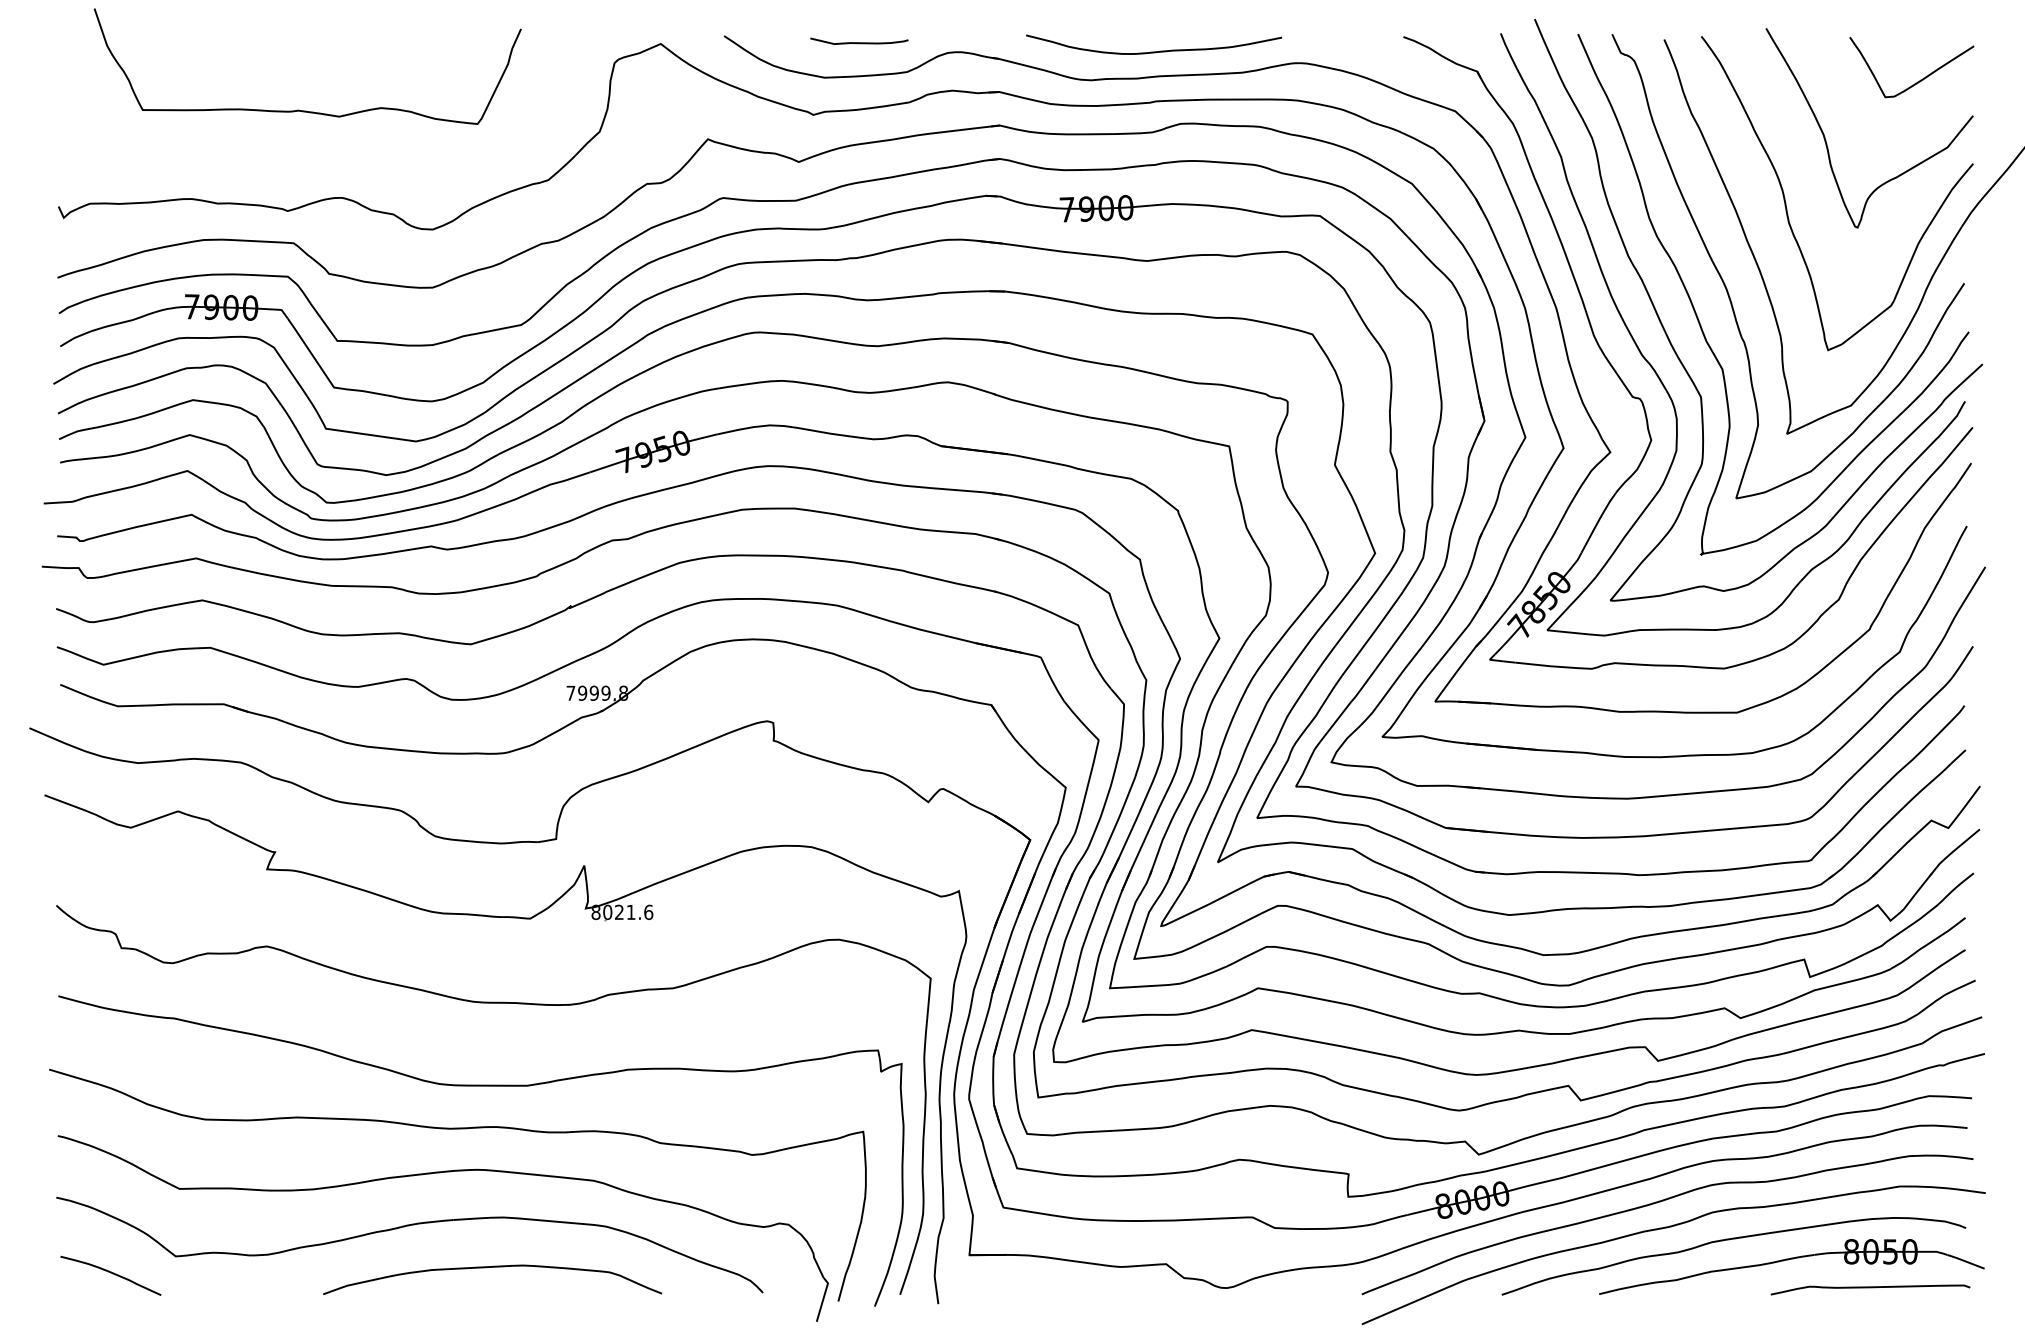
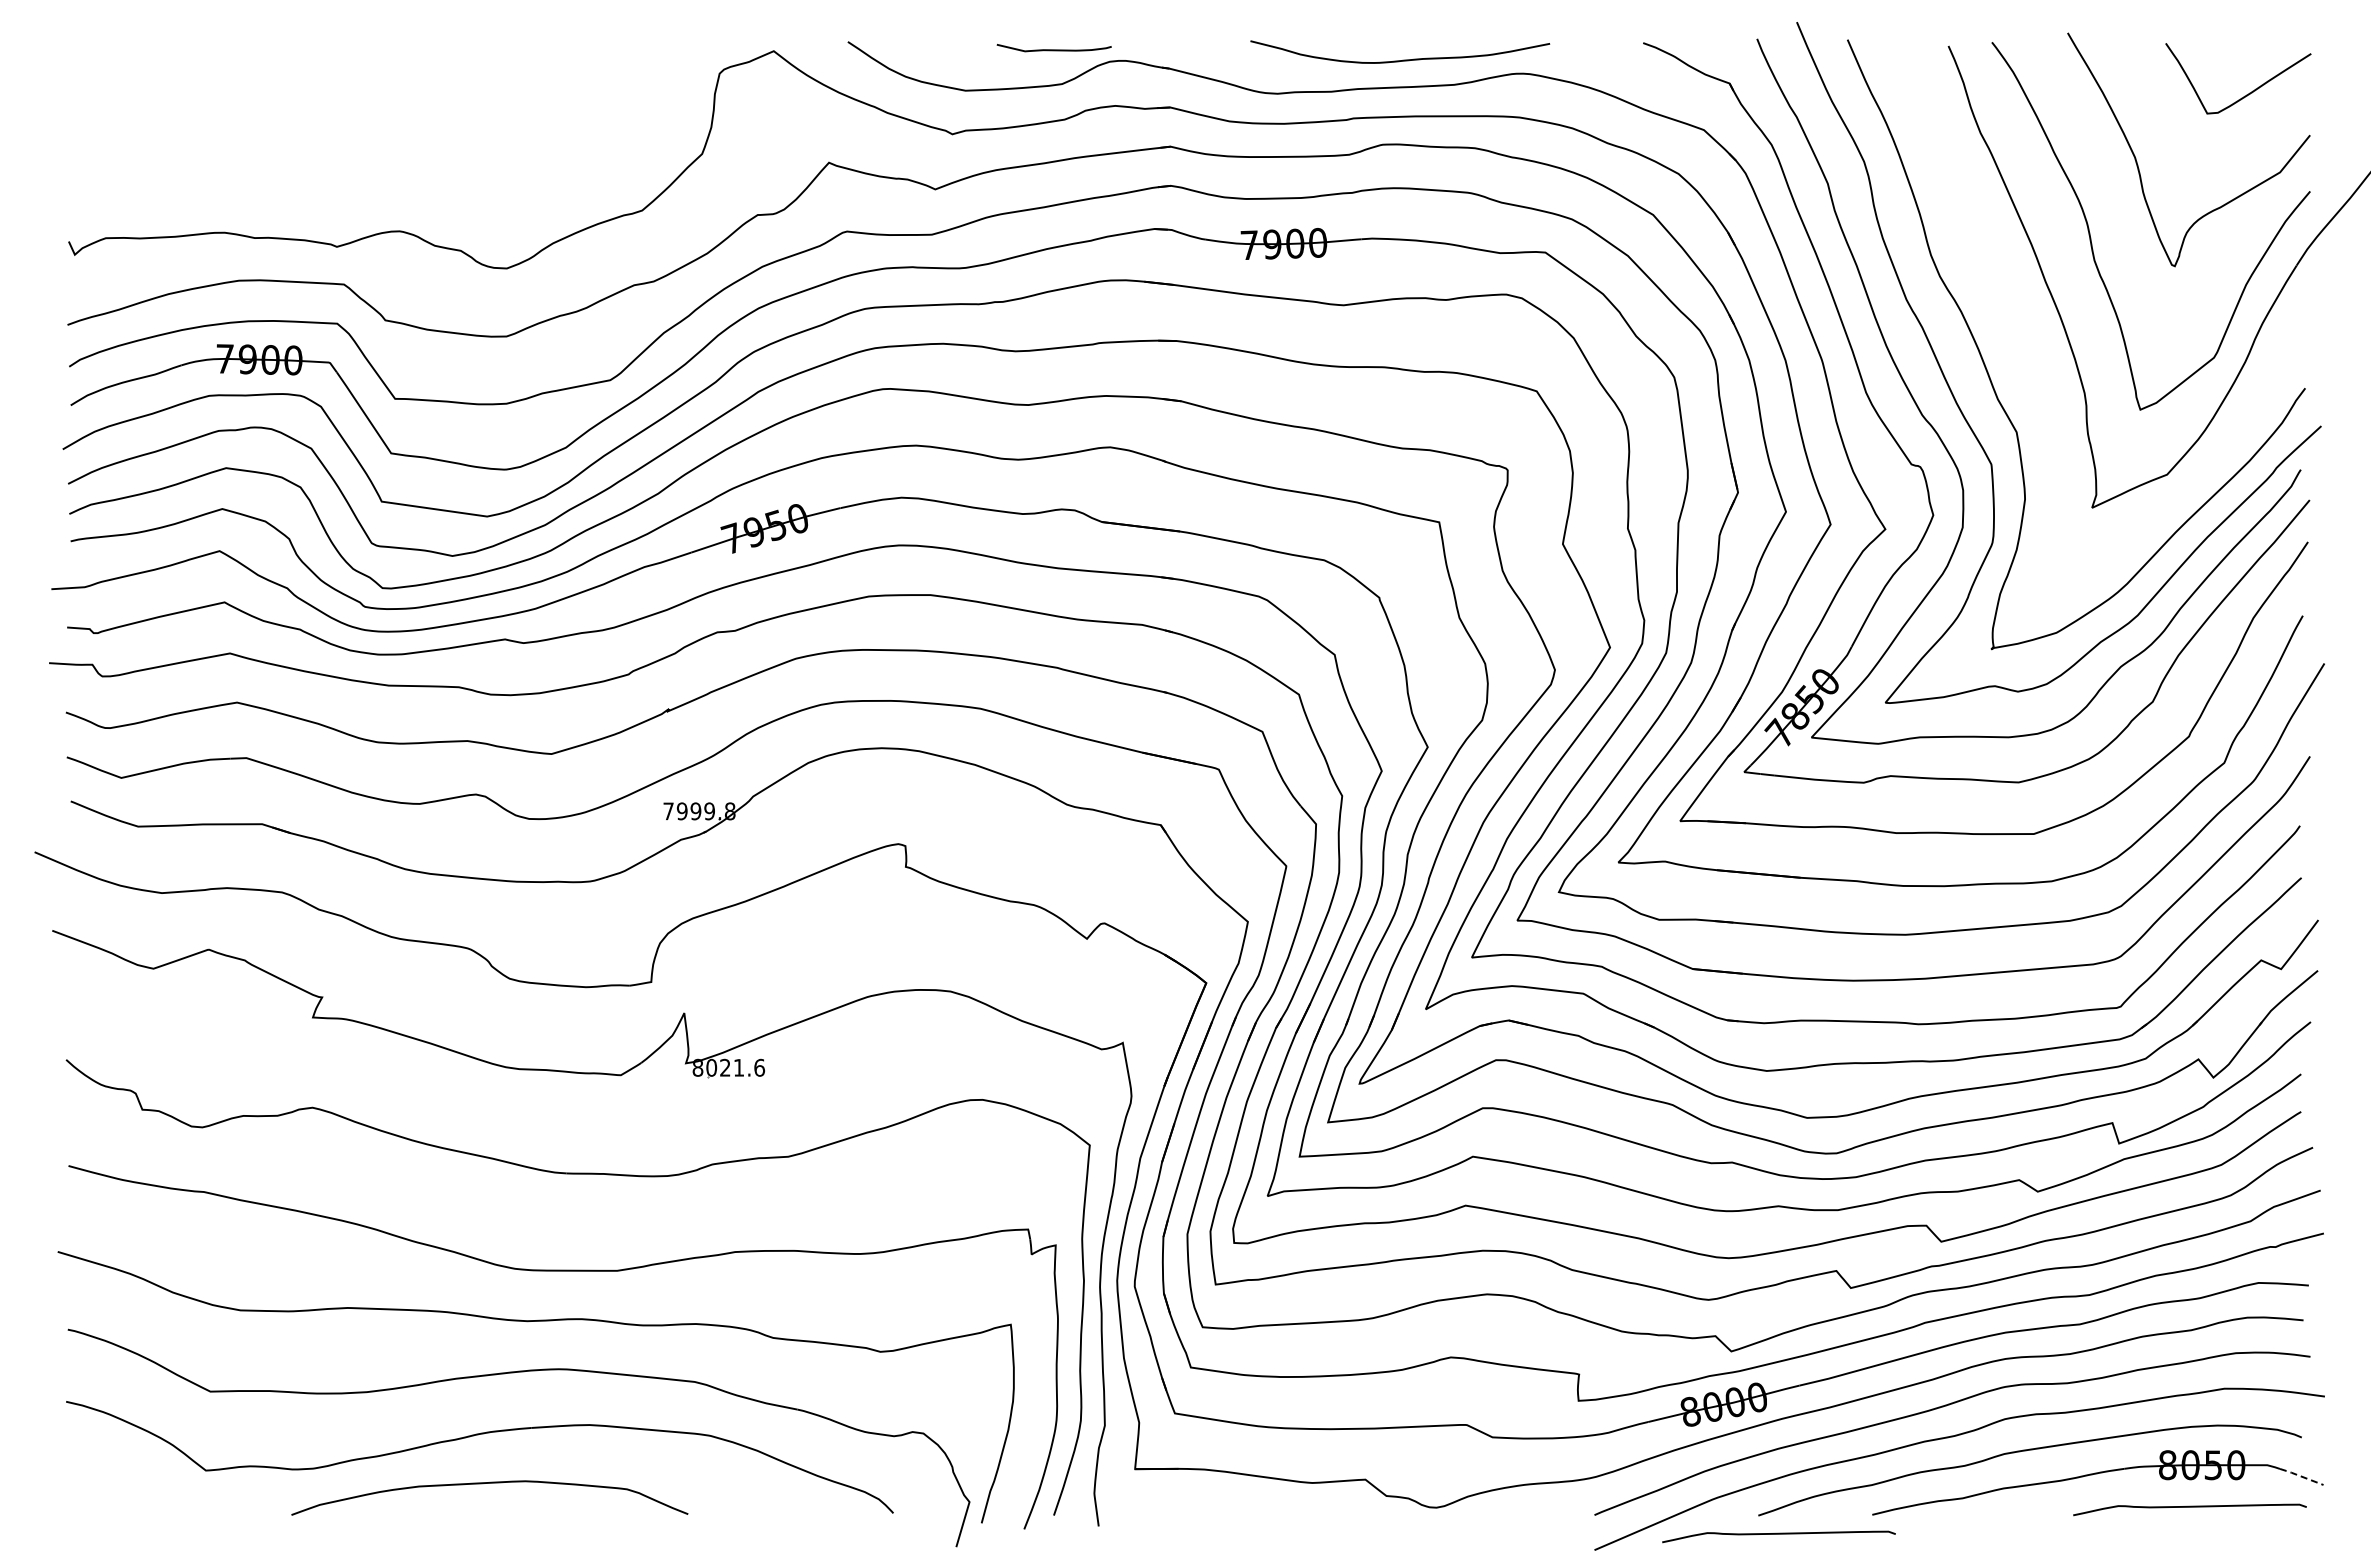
curve: (858, 42) -> (1053, 49), moved
curve: (1156, 51) -> (1402, 59), moved
curve: (301, 109) -> (353, 128), removed
curve: (1728, 291) -> (2023, 340), removed
line: (1964, 1261) -> (2300, 1476), solid -> dashed
curve: (492, 1267) -> (489, 1483), moved
curve: (113, 1274) -> (132, 1491), removed
curve: (1519, 1310) -> (1778, 1534), added

